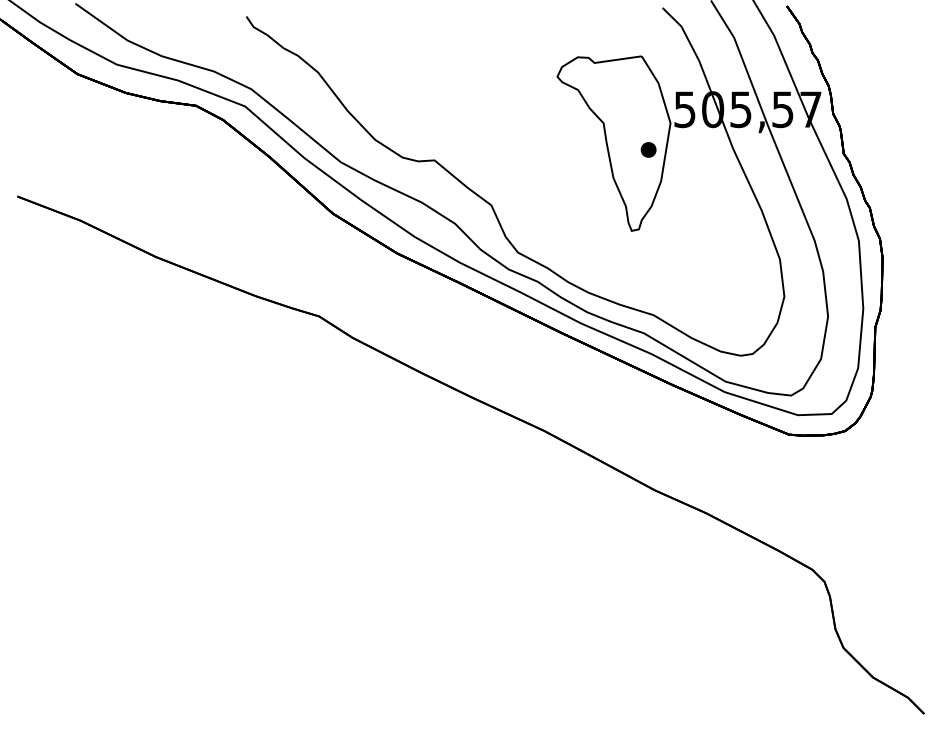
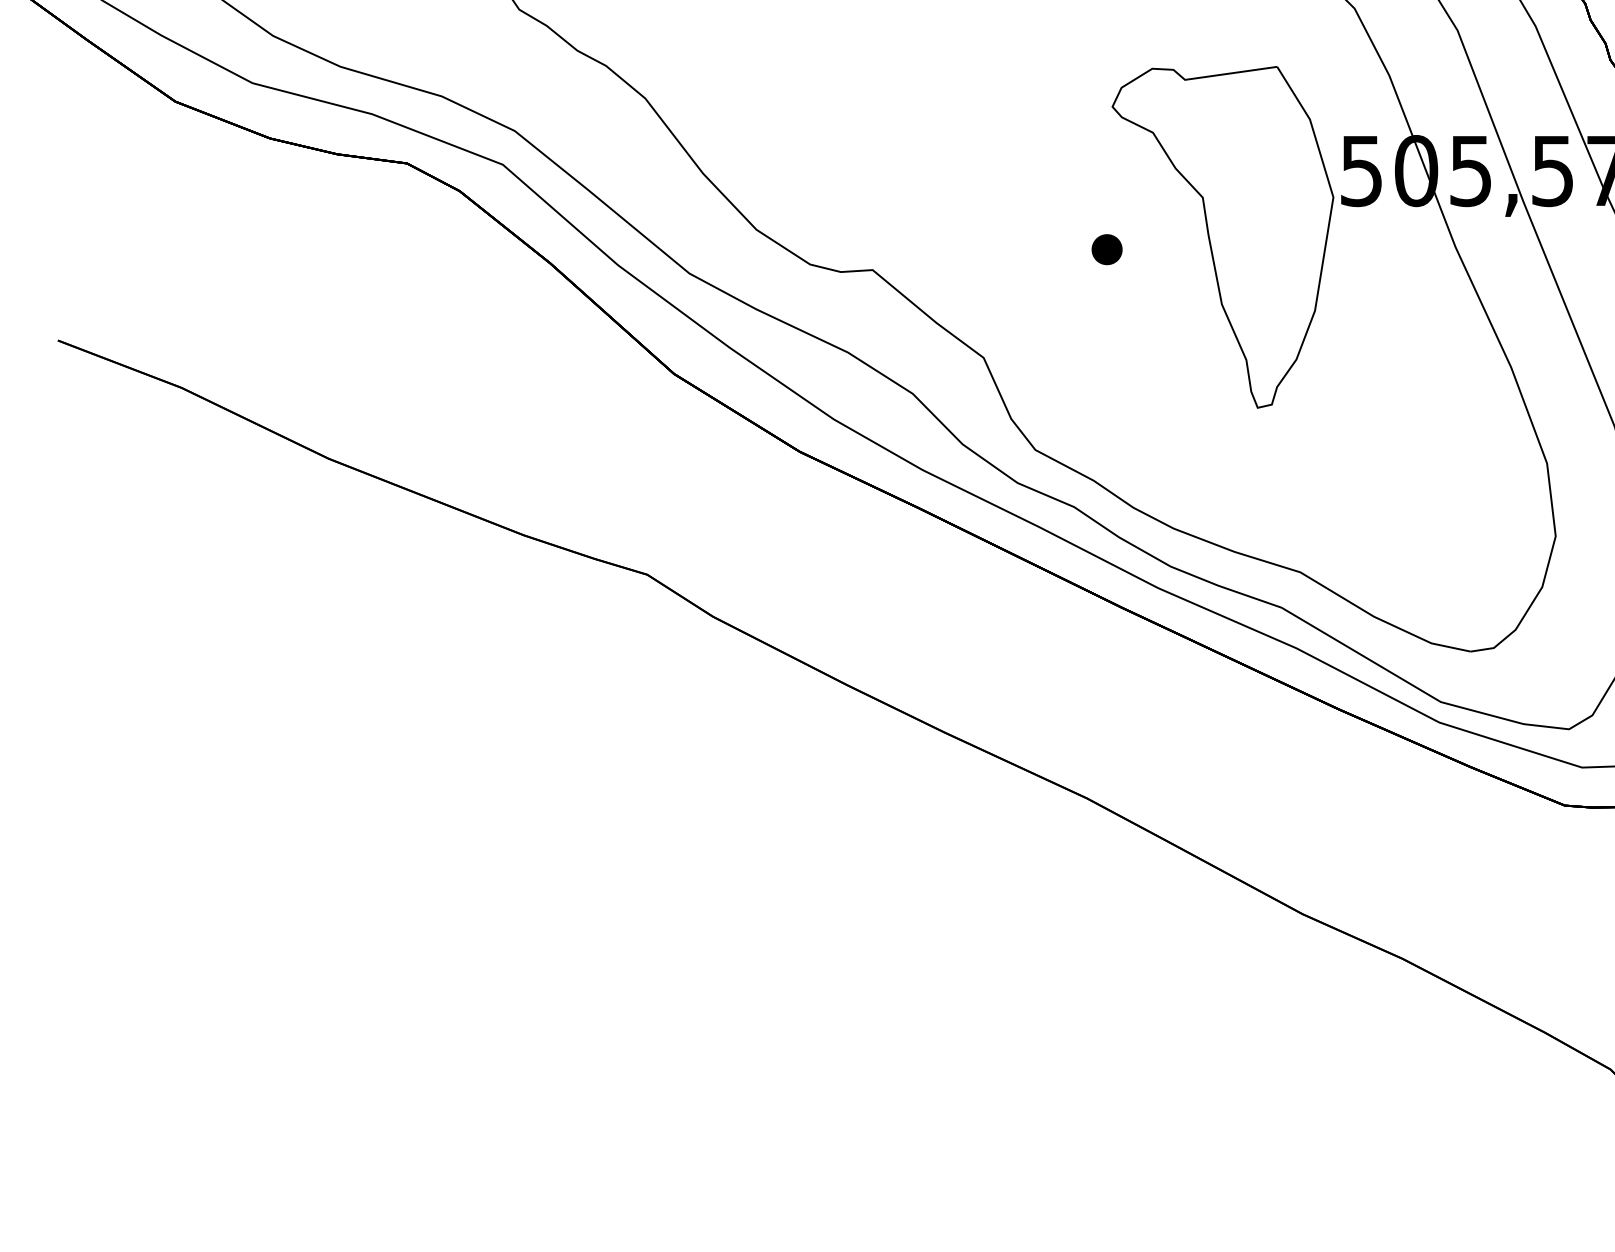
part: (648, 149) -> (1106, 248), moved

